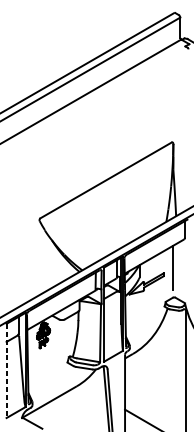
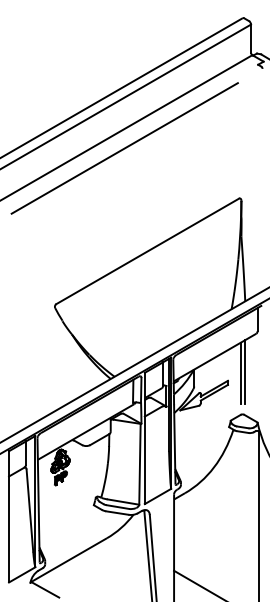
line: (89, 106) -> (124, 148), added
line: (175, 267) -> (244, 372), added
line: (6, 370) -> (9, 516), dashed -> solid

